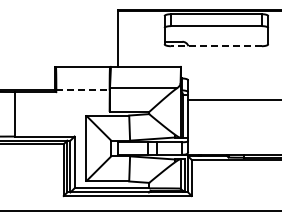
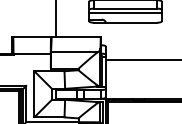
line: (216, 32) -> (125, 13), added
line: (216, 46) -> (125, 22), dashed -> solid
line: (83, 90) -> (32, 53), dashed -> solid

